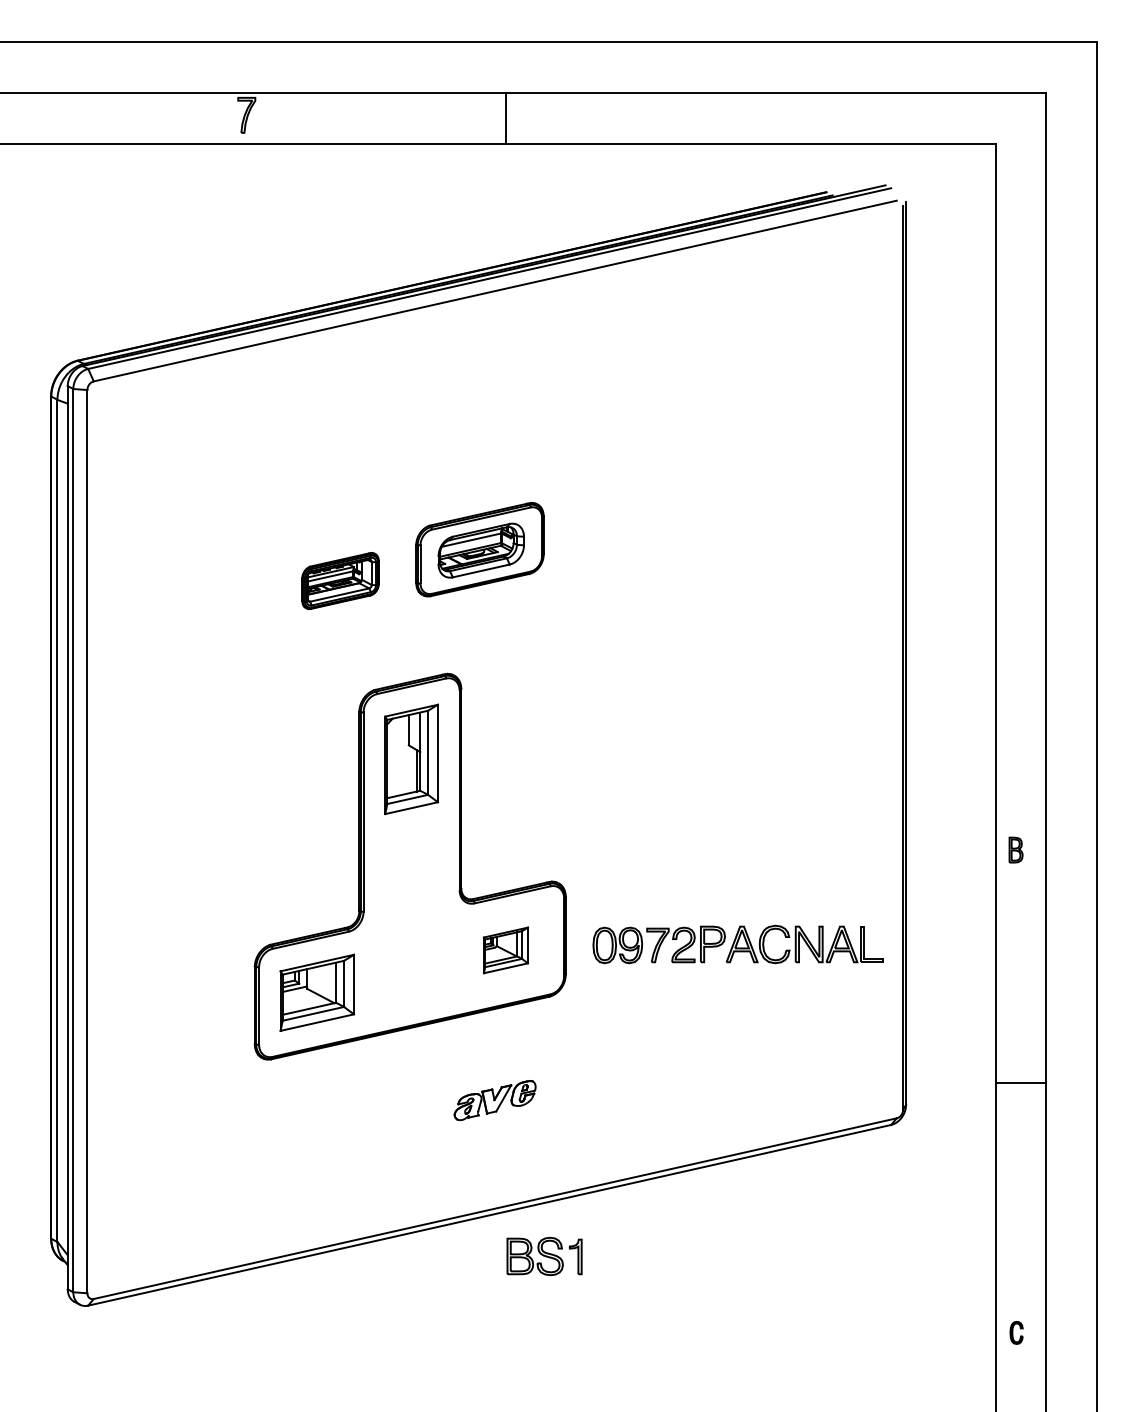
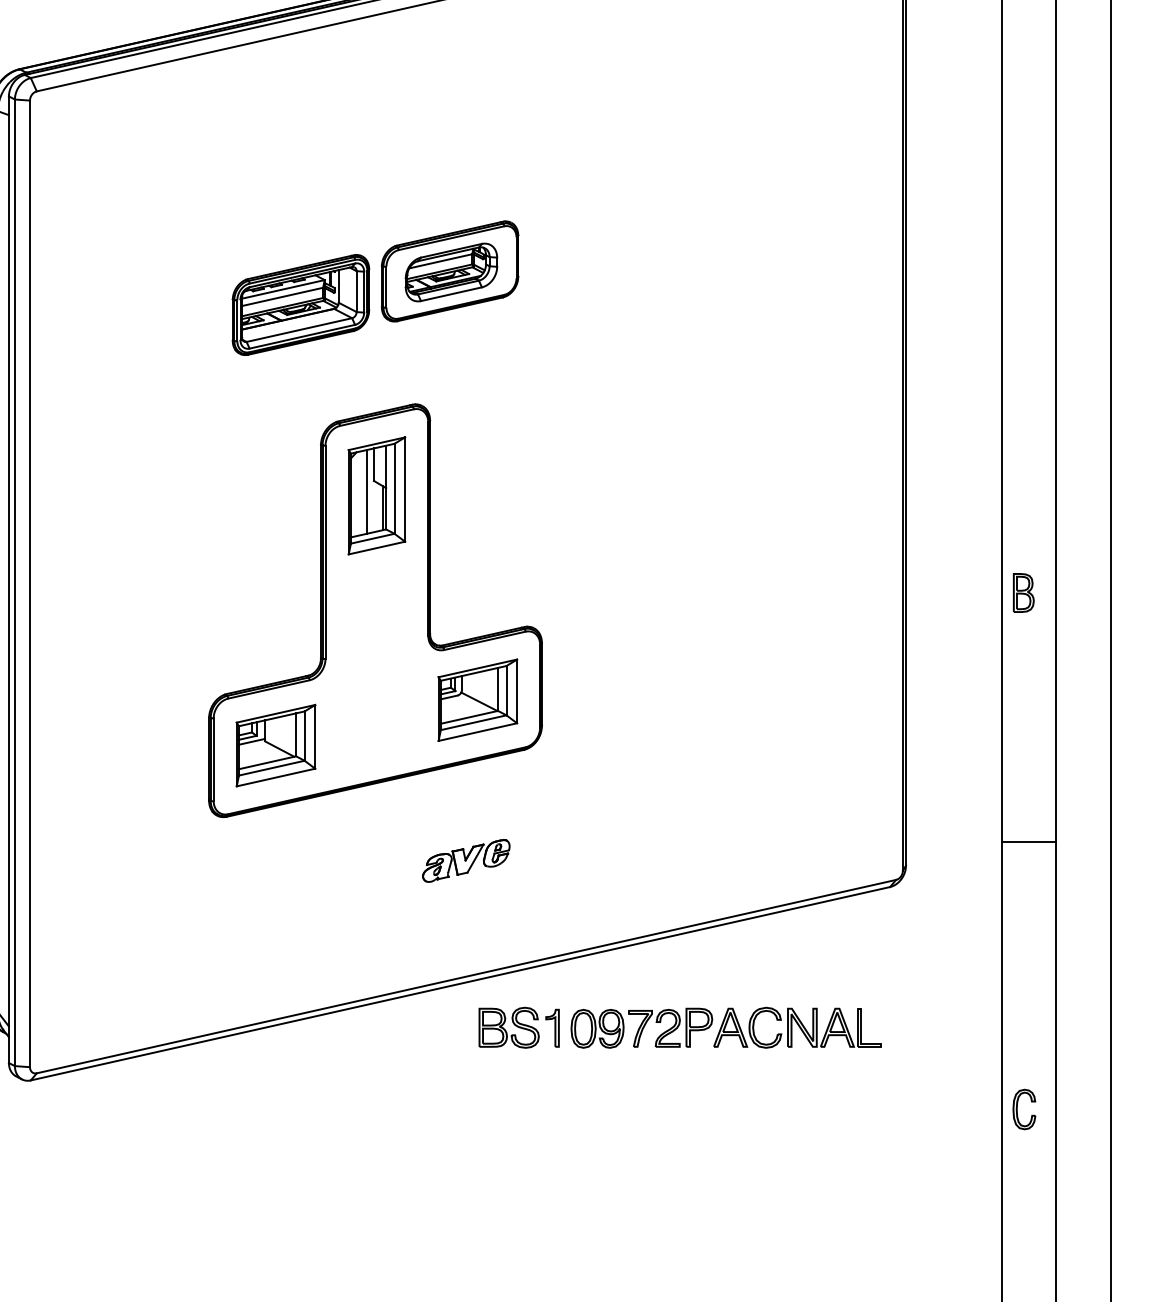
part: (340, 580) -> (300, 304), size x1.67
line: (402, 755) -> (367, 491), added
part: (1015, 849) -> (1023, 592), size x1.43
part: (737, 944) -> (725, 1027), moved
part: (505, 950) -> (477, 700), size x1.67
part: (1016, 1332) -> (1024, 1109), size x1.67

